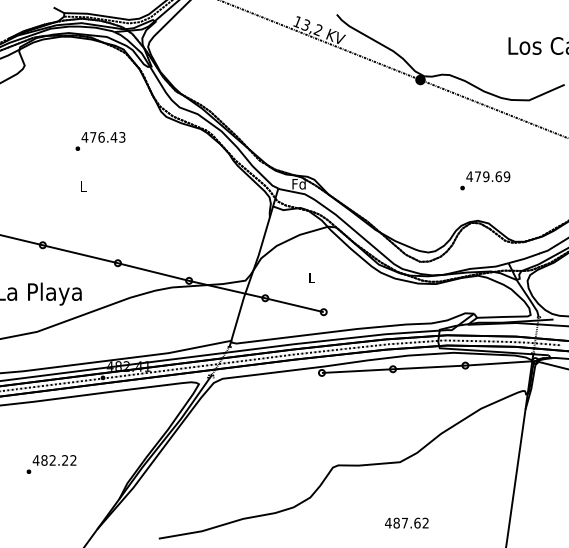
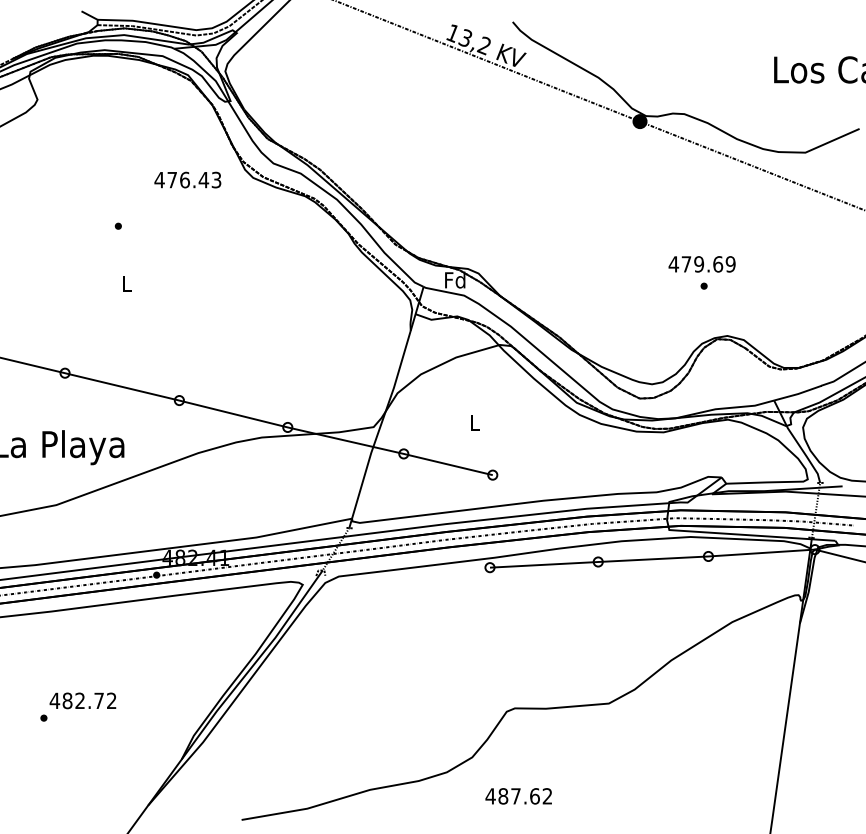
text: (103, 137) -> (187, 180), moved
text: (488, 176) -> (702, 263), moved
text: (65, 460) -> (99, 700), 482.22 -> 482.72
text: (406, 522) -> (518, 795), moved

